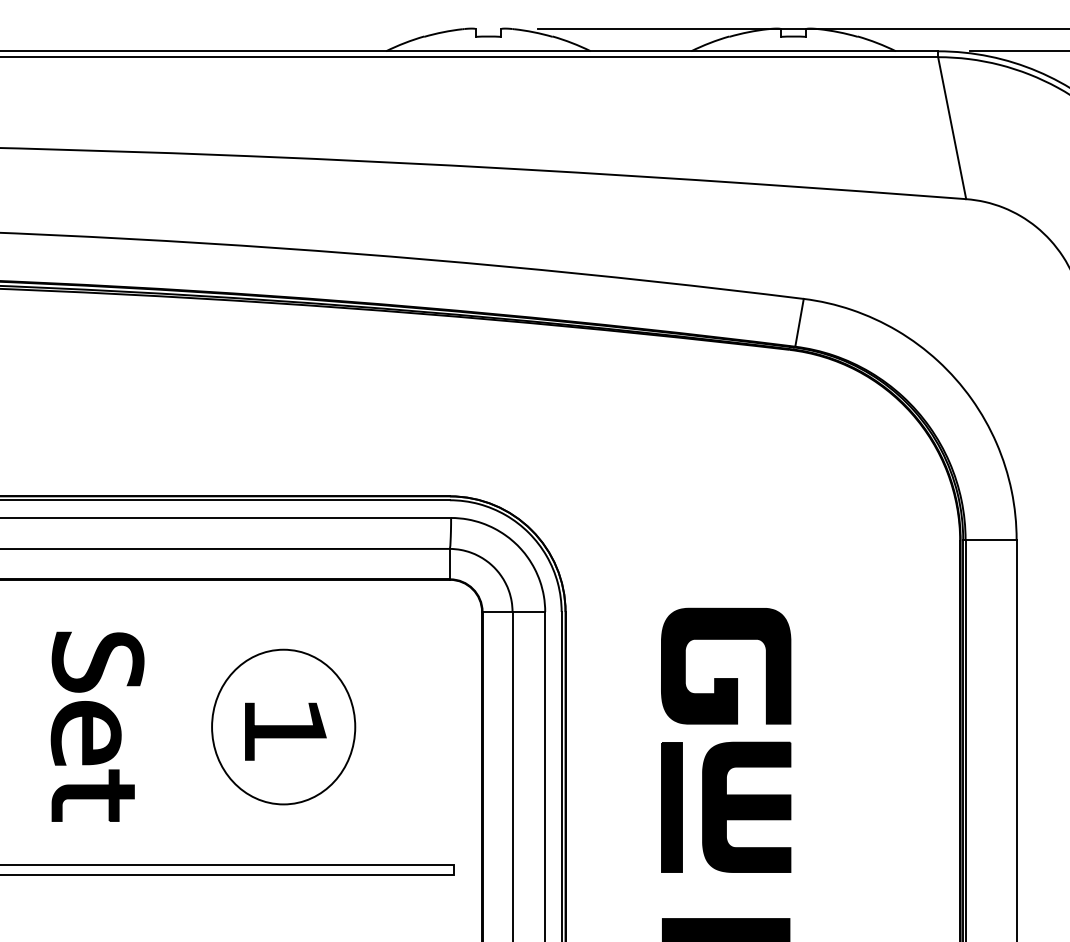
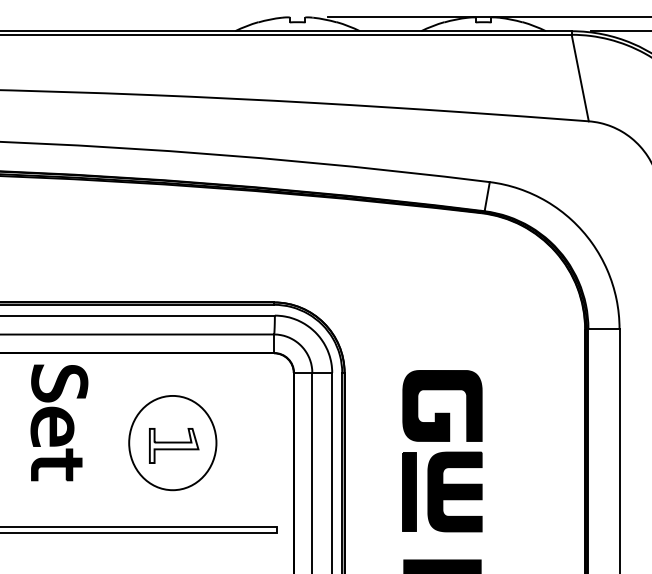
part: (97, 726) -> (59, 422), moved
fill: (284, 731) -> (173, 445), removed

